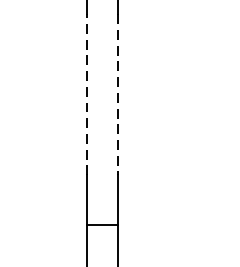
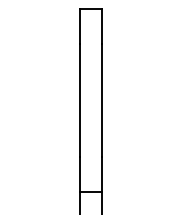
line: (87, 93) -> (80, 99), dashed -> solid
line: (118, 94) -> (102, 100), dashed -> solid

